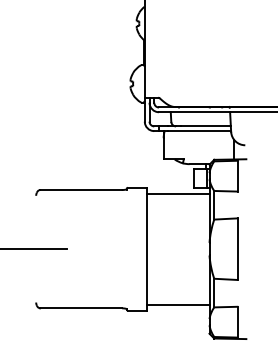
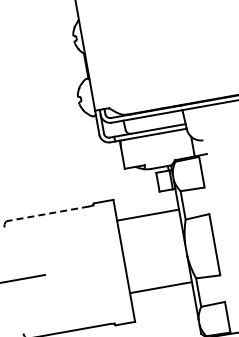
line: (81, 190) -> (48, 214), solid -> dashed
line: (178, 193) -> (148, 214), moved
line: (178, 304) -> (161, 287), moved

